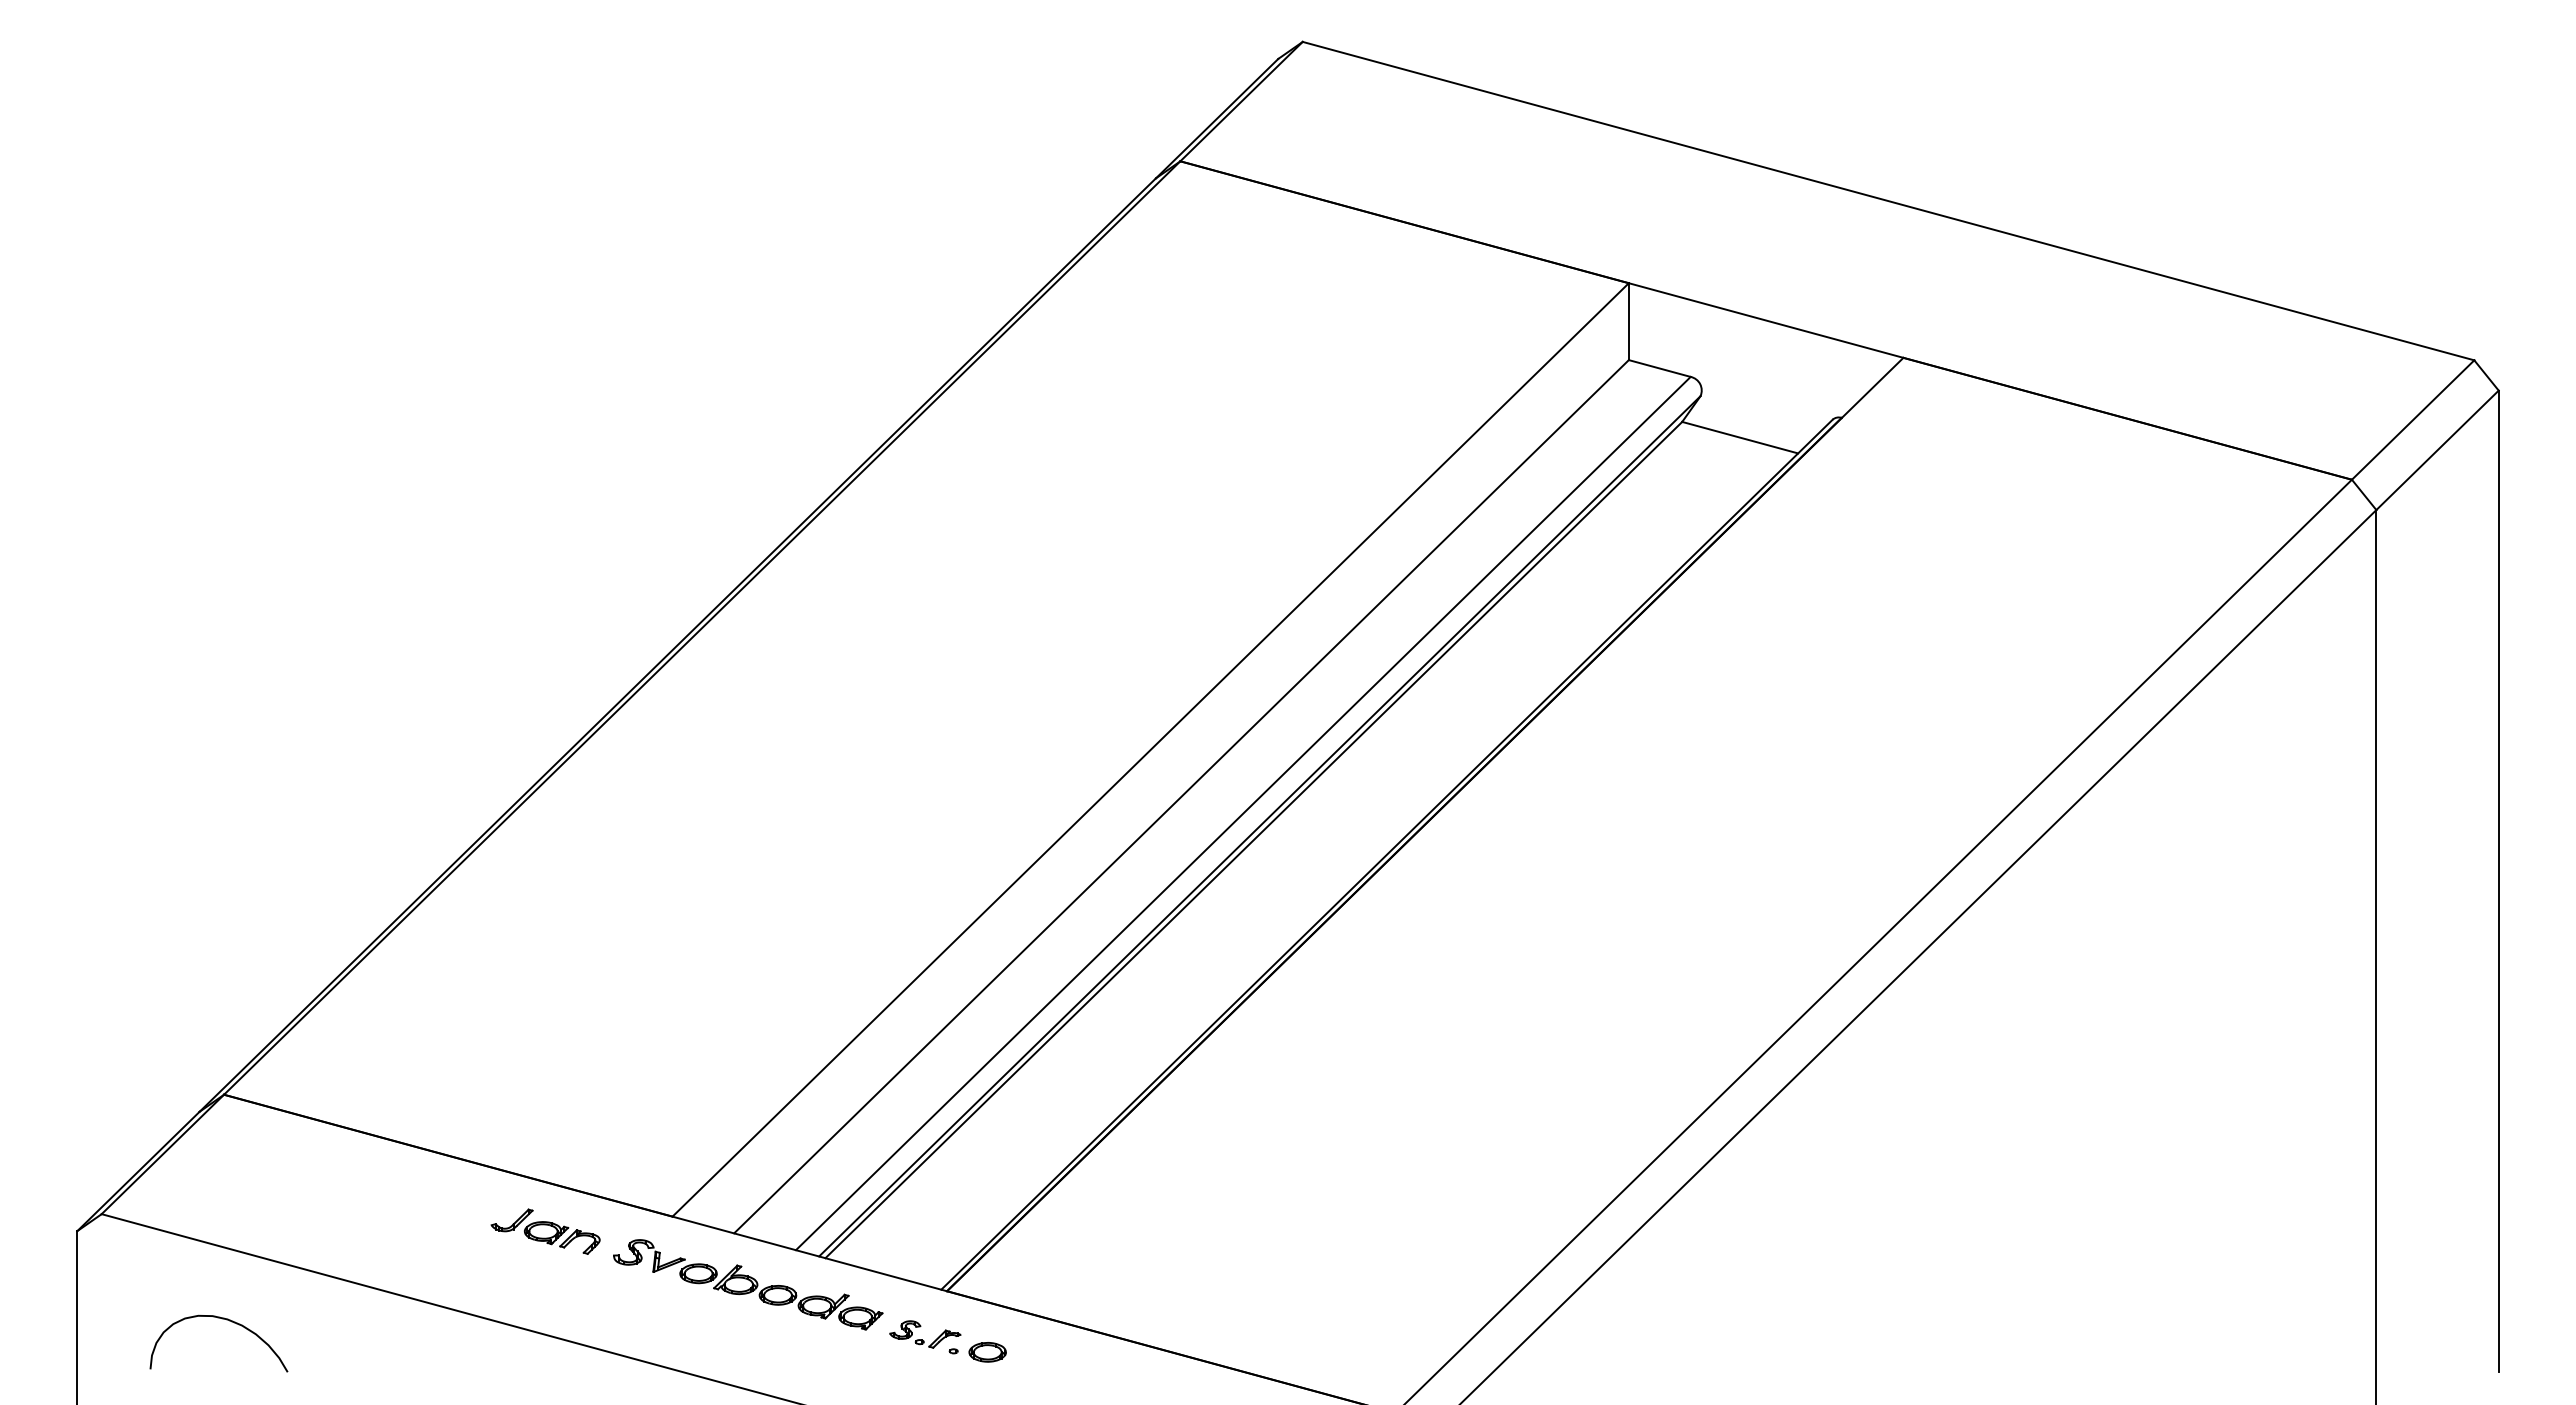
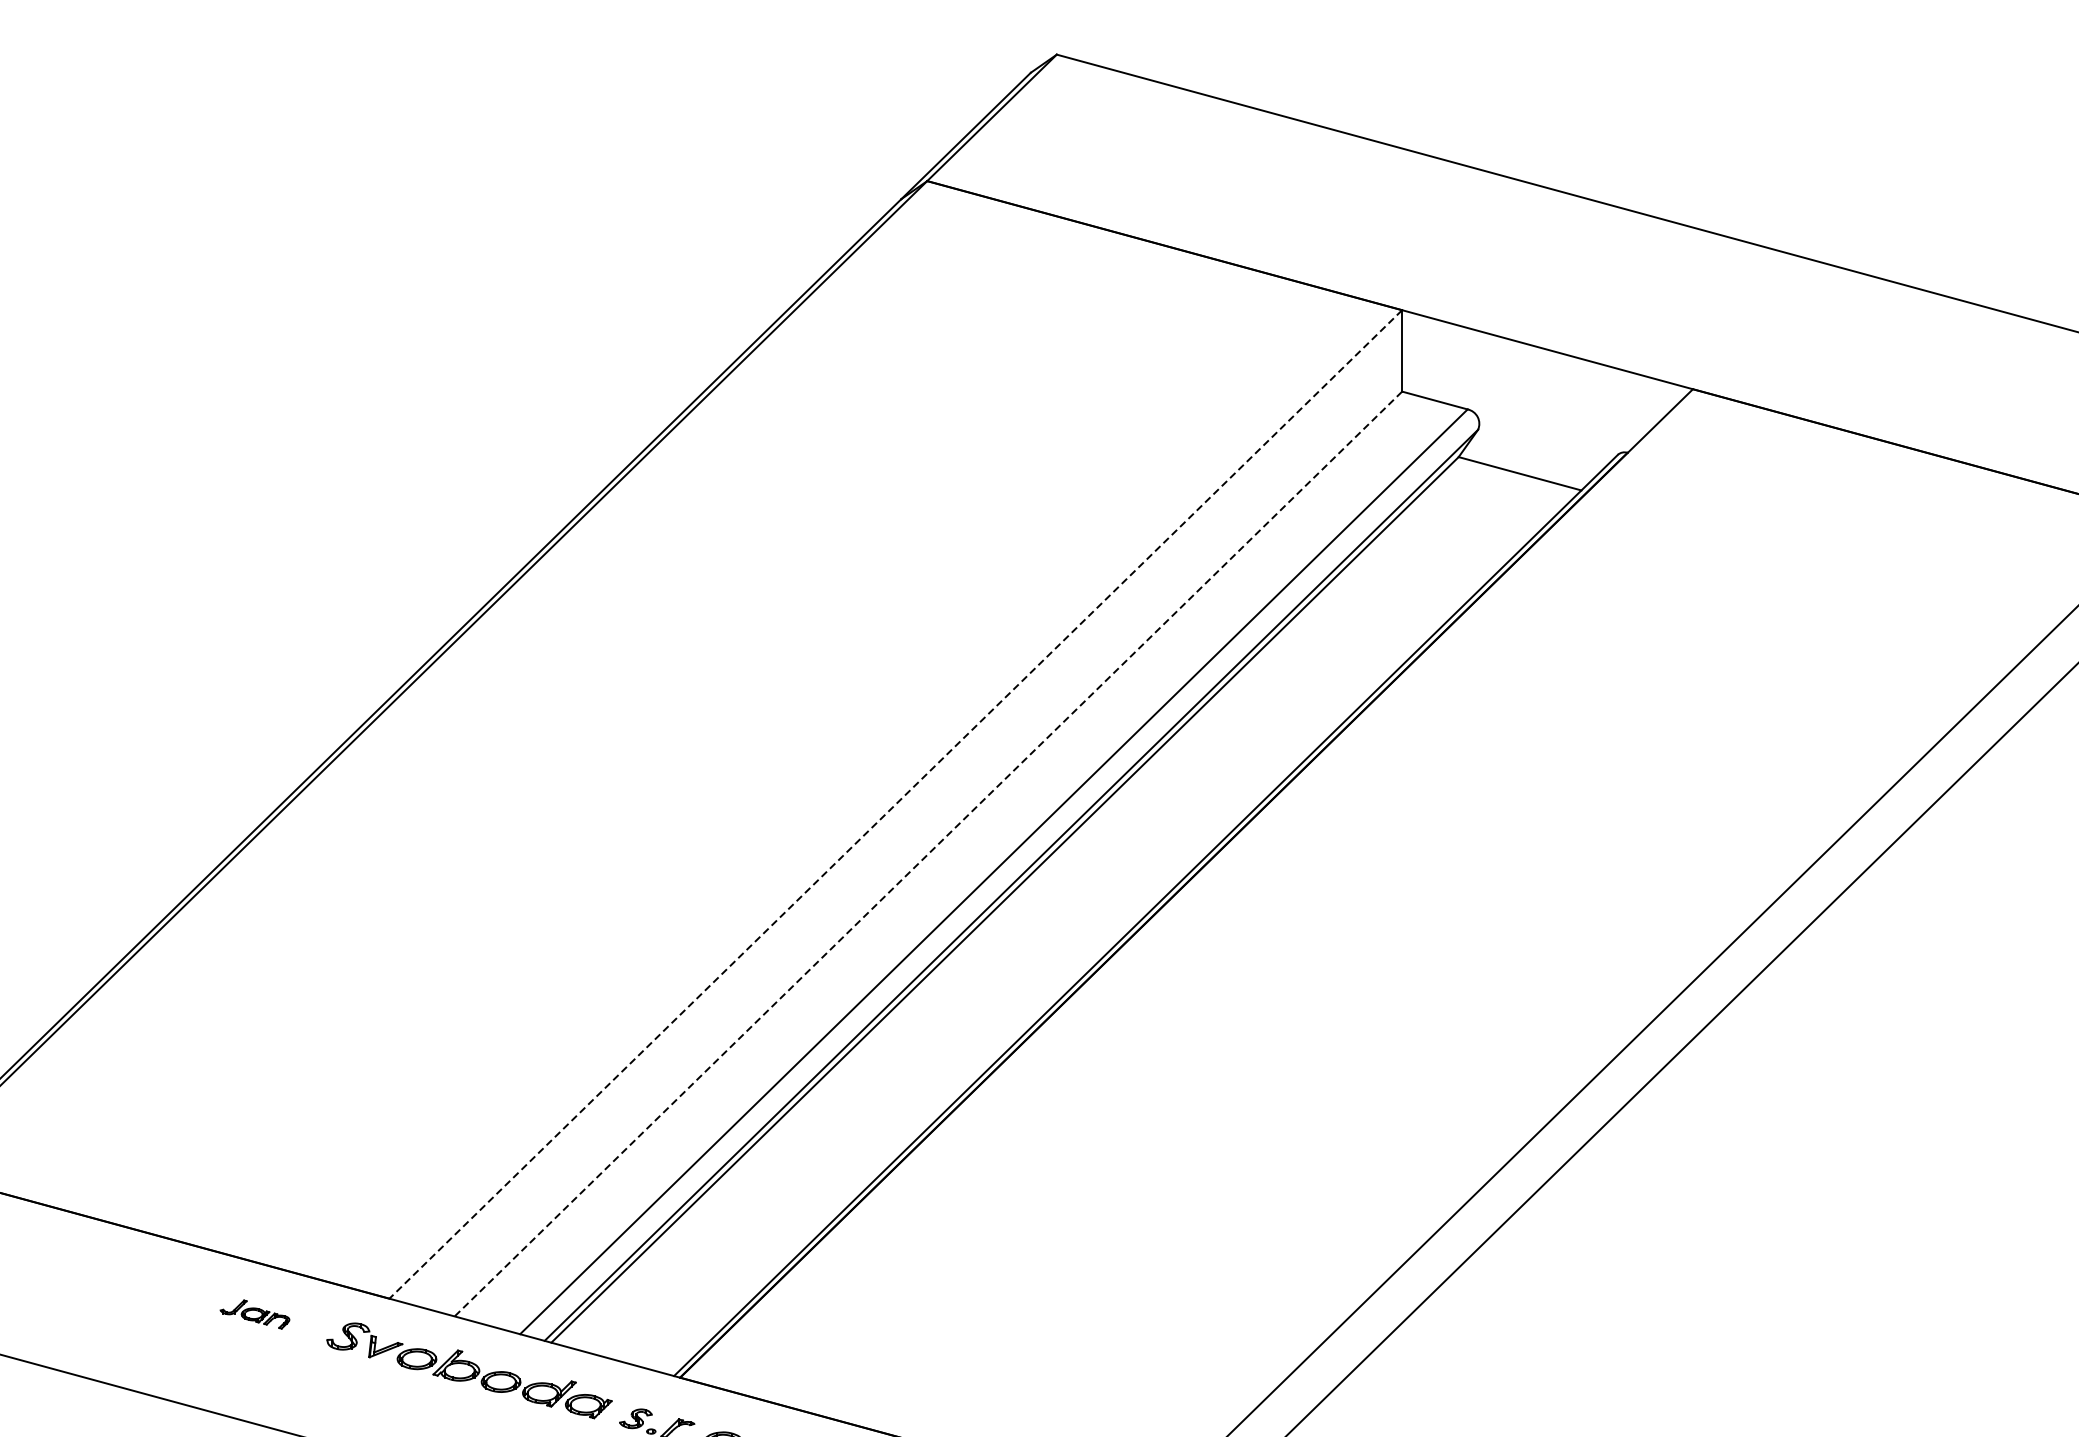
line: (1150, 750) -> (895, 805), solid -> dashed
line: (1181, 797) -> (928, 854), solid -> dashed
part: (545, 1231) -> (254, 1314), size x0.6

